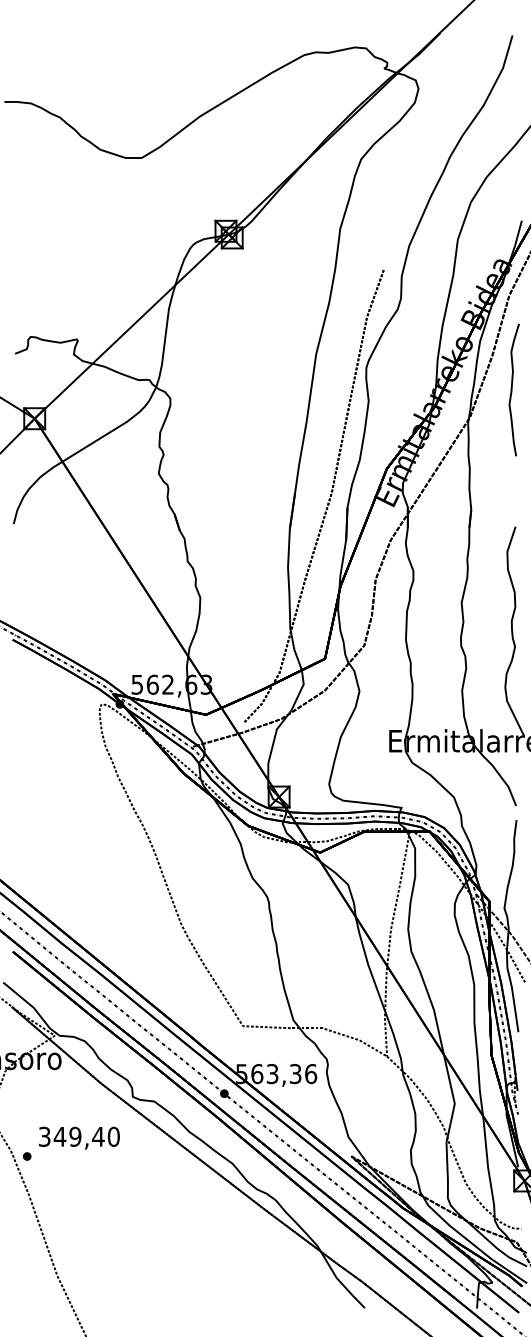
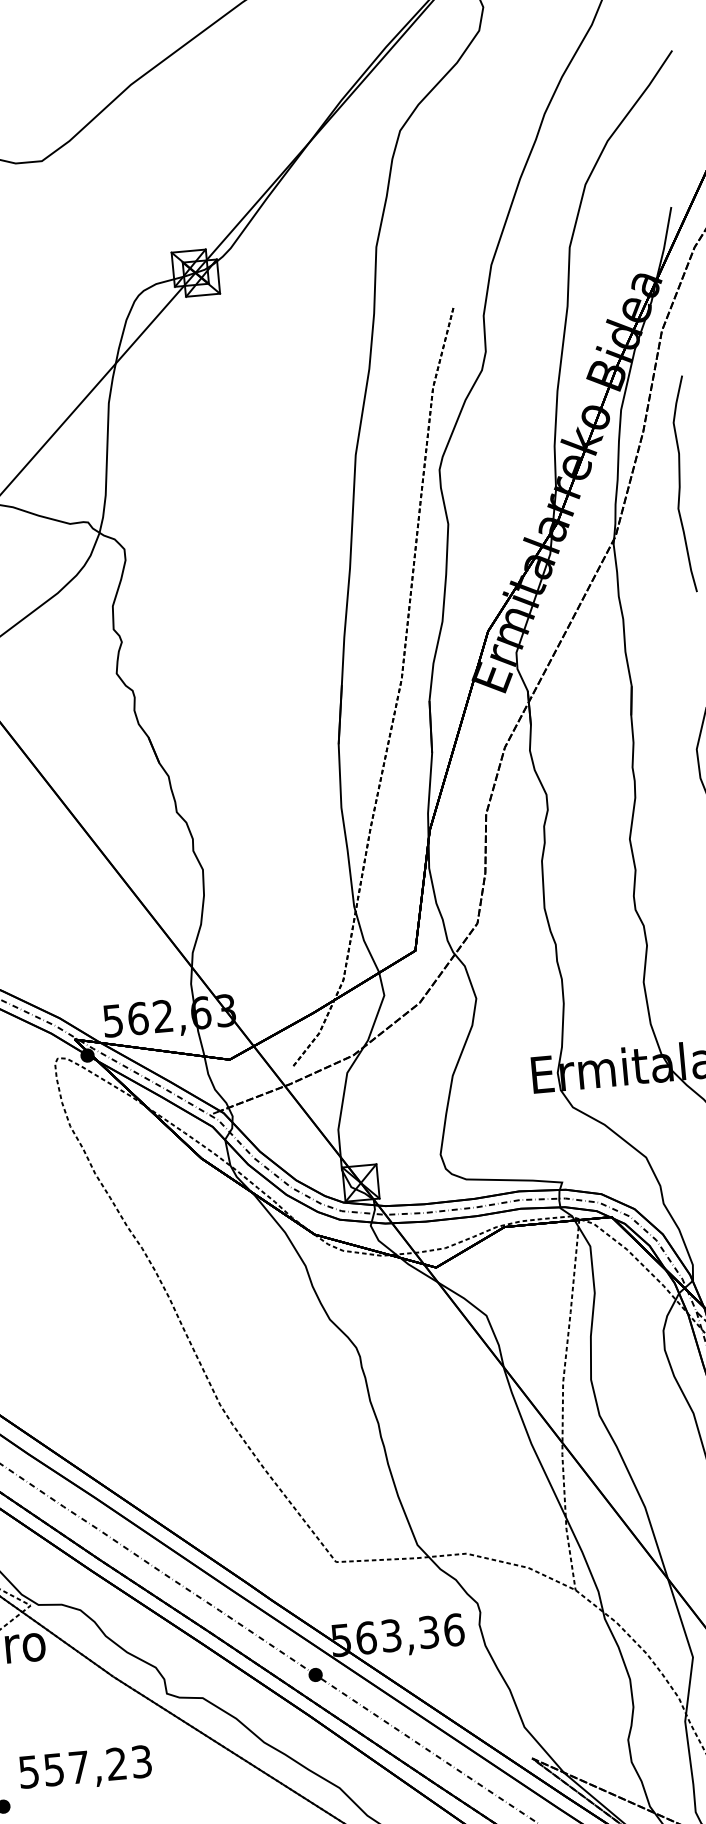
text: (79, 1136) -> (85, 1766), 349,40 -> 557,23

